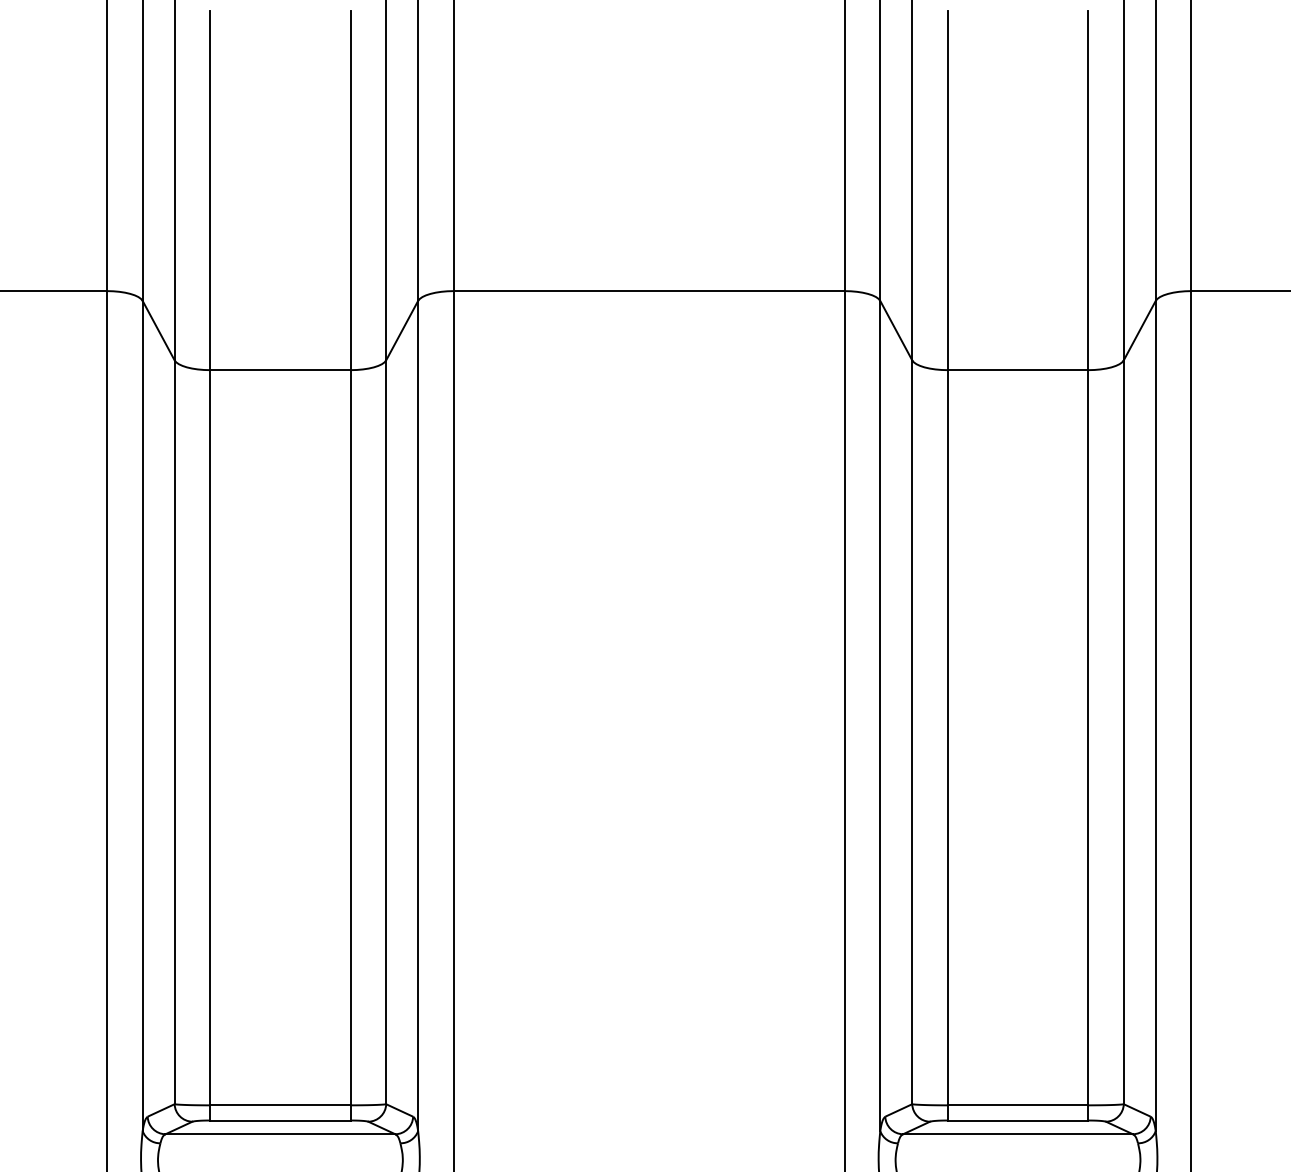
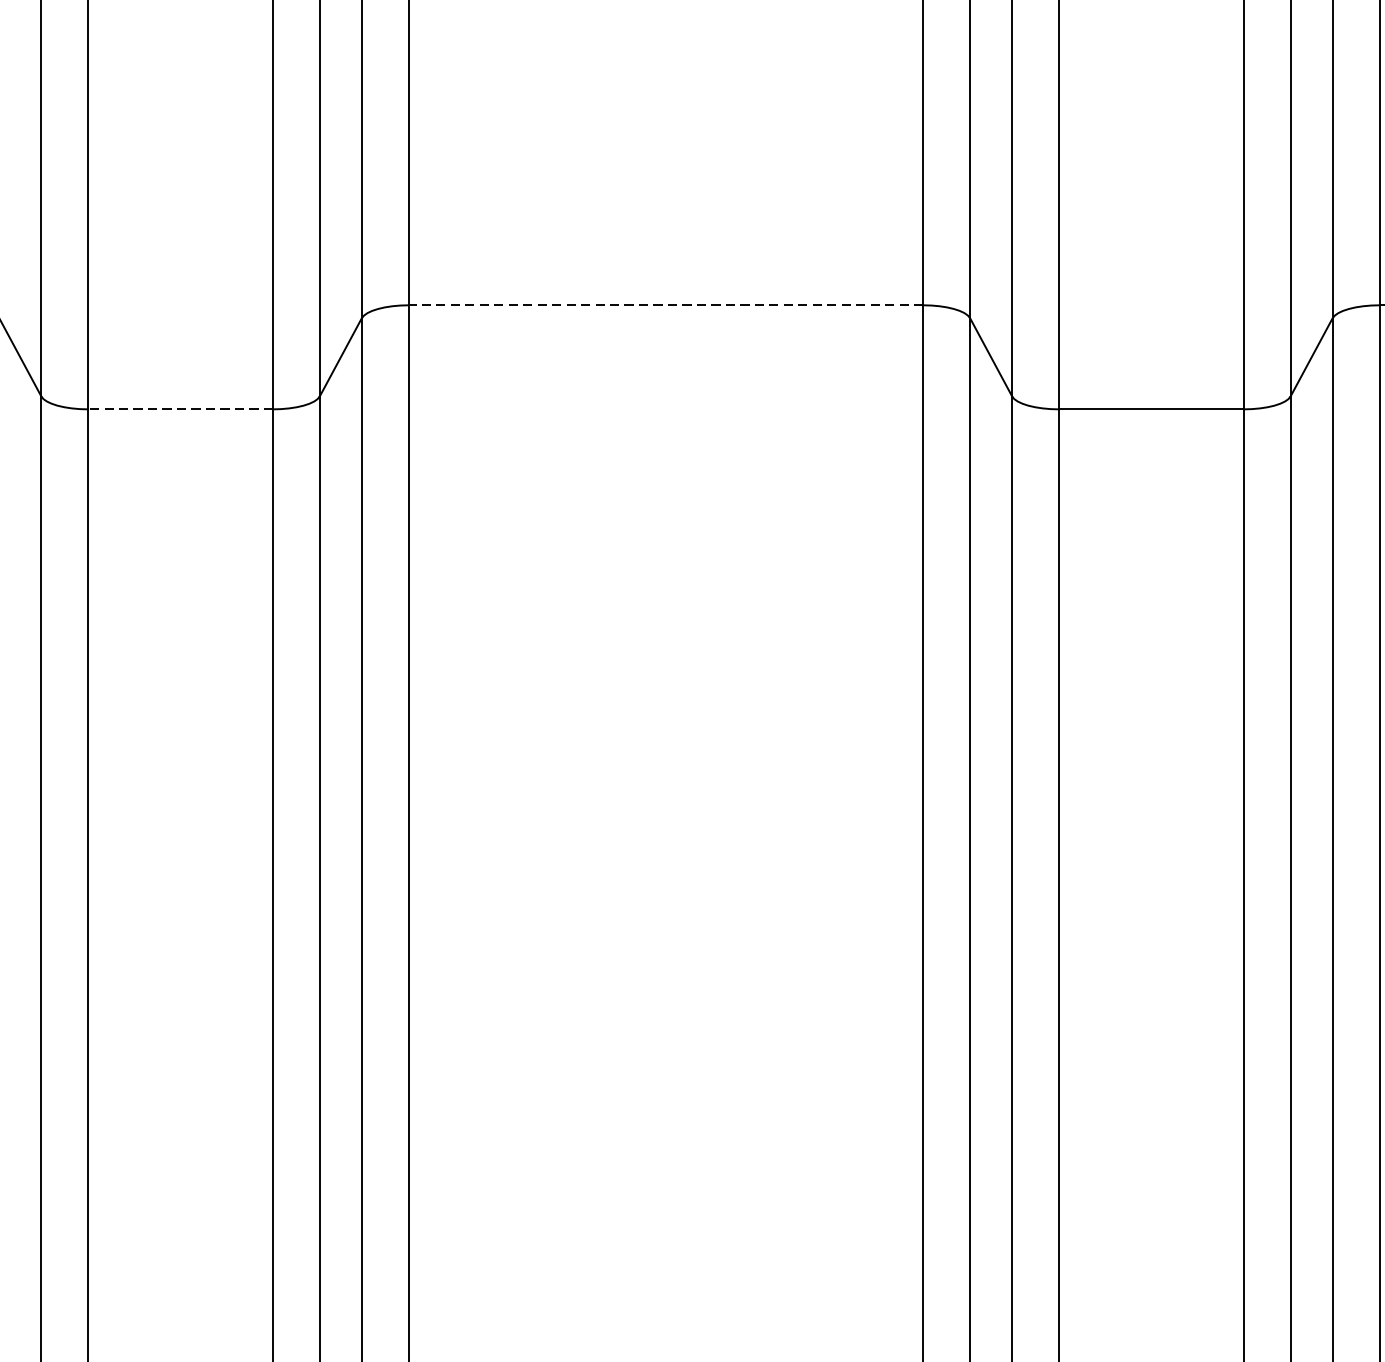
line: (648, 291) -> (665, 305), solid -> dashed
line: (279, 370) -> (179, 409), solid -> dashed

